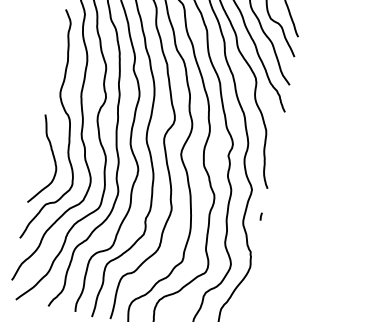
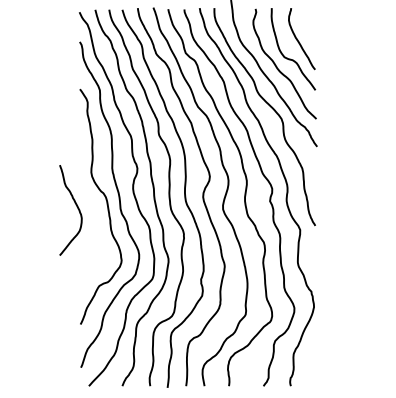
curve: (52, 156) -> (75, 205), moved
line: (261, 216) -> (314, 254), removed

